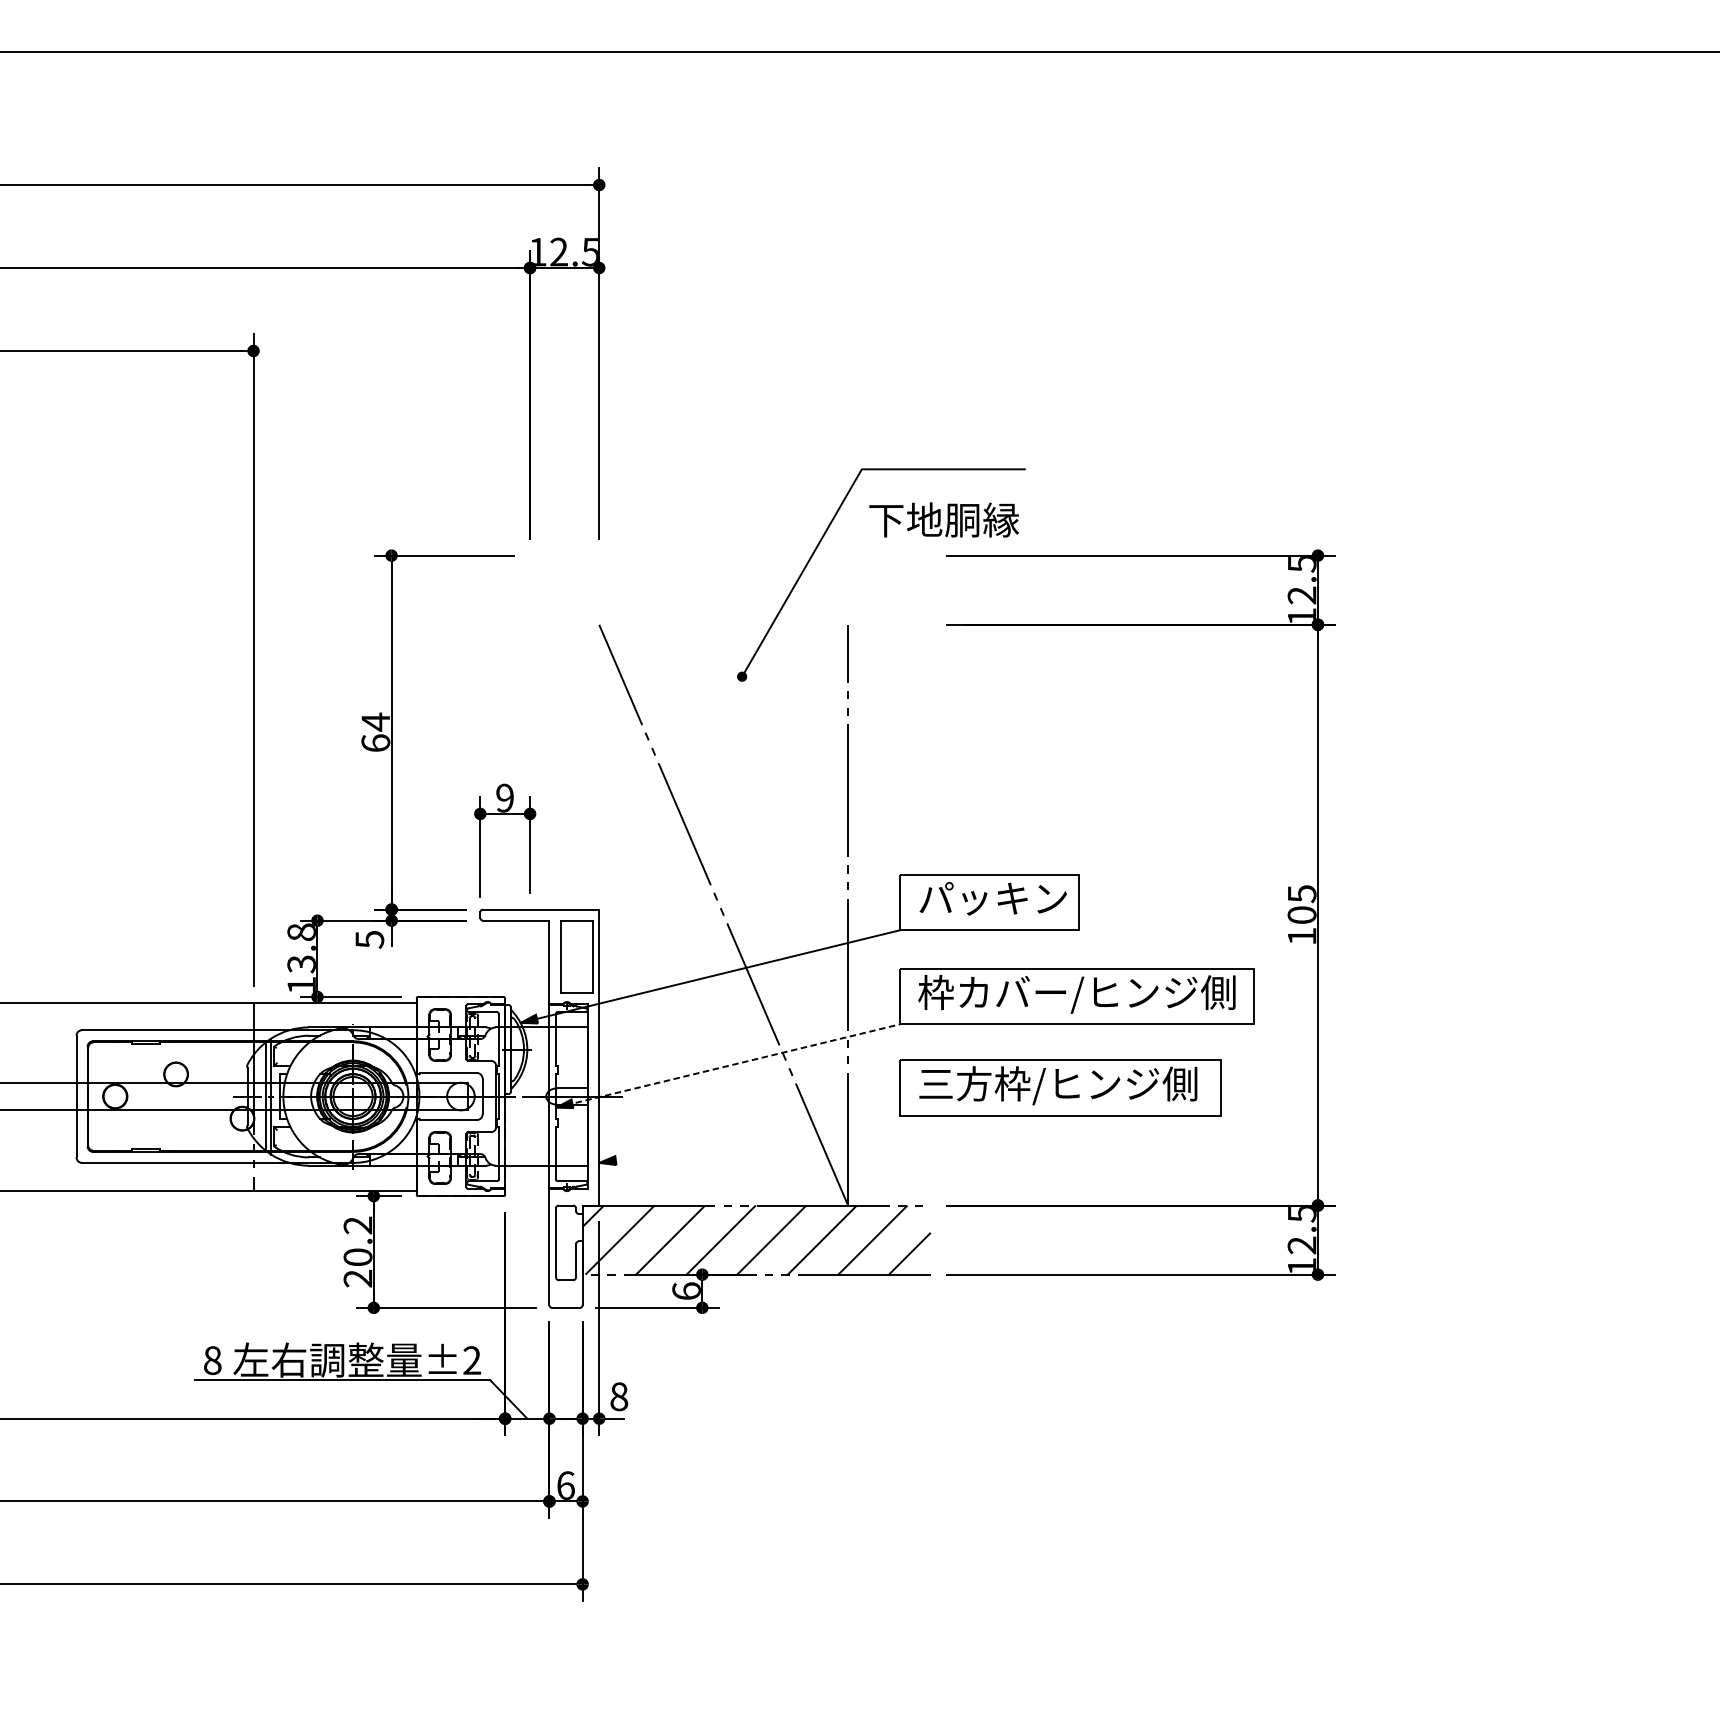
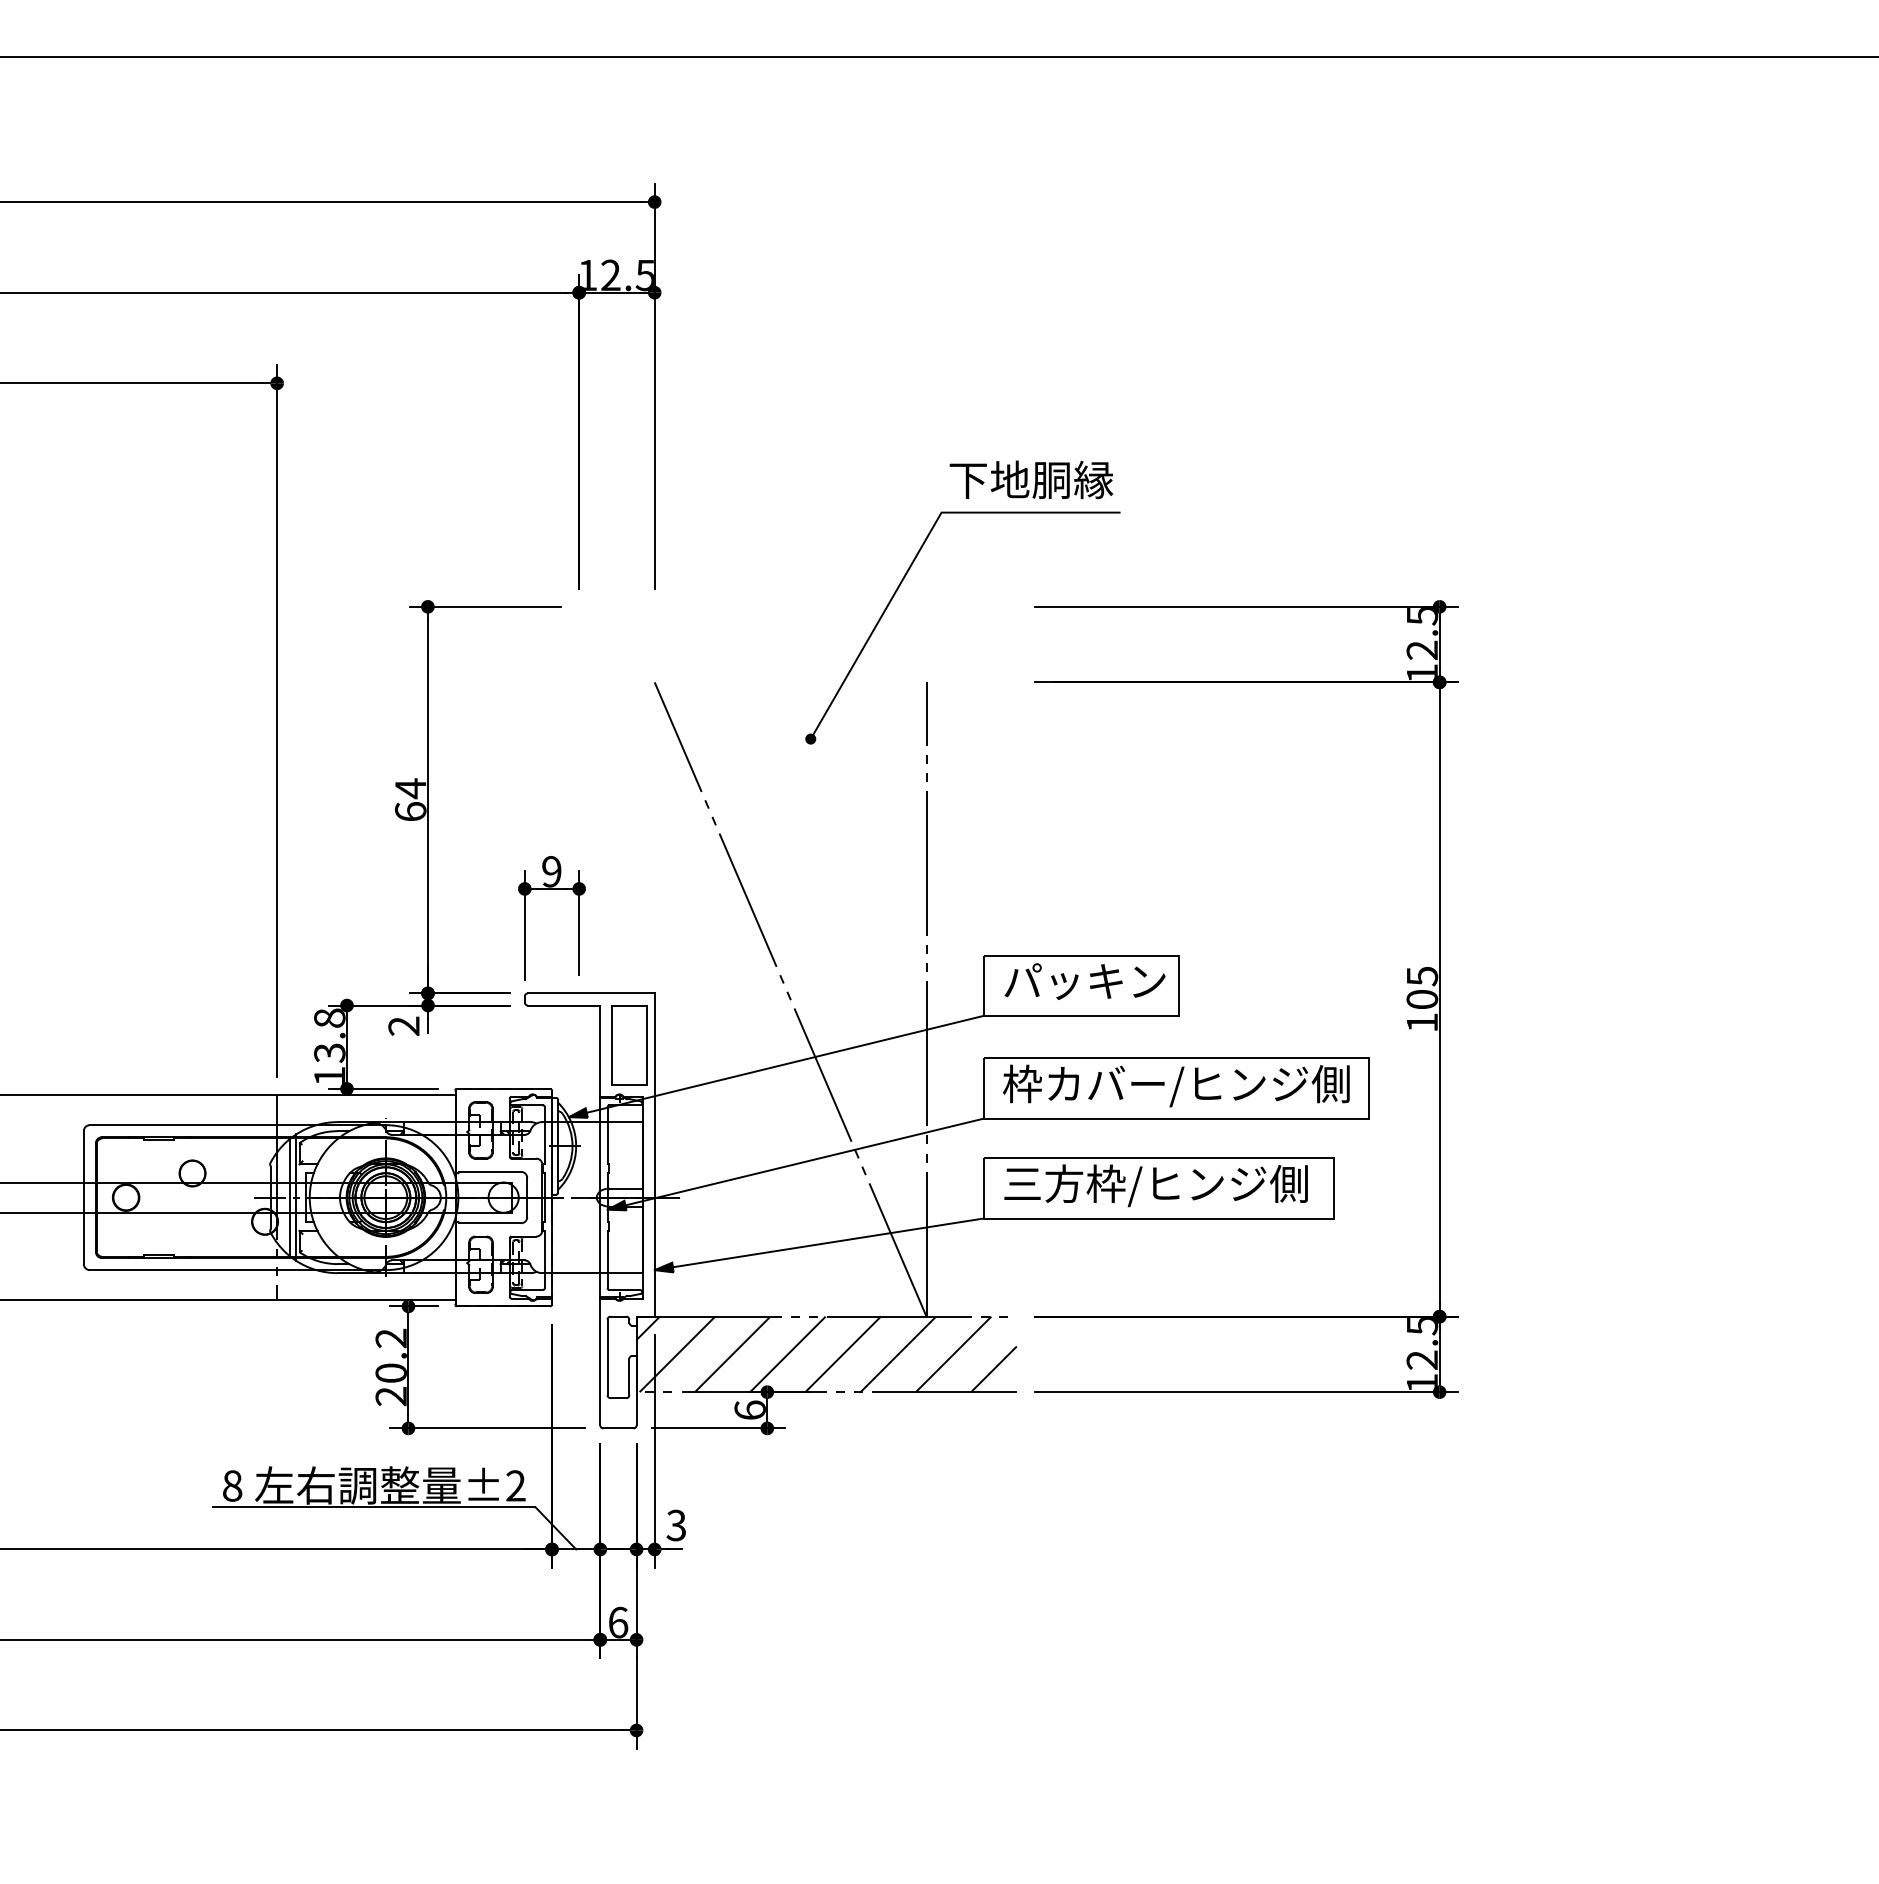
text: (944, 519) -> (1031, 479), moved
text: (369, 939) -> (403, 1026), 5 -> 2
line: (729, 1066) -> (796, 1164), dashed -> solid
line: (749, 1139) -> (818, 1244), added
text: (619, 1396) -> (676, 1525), 8 -> 3

